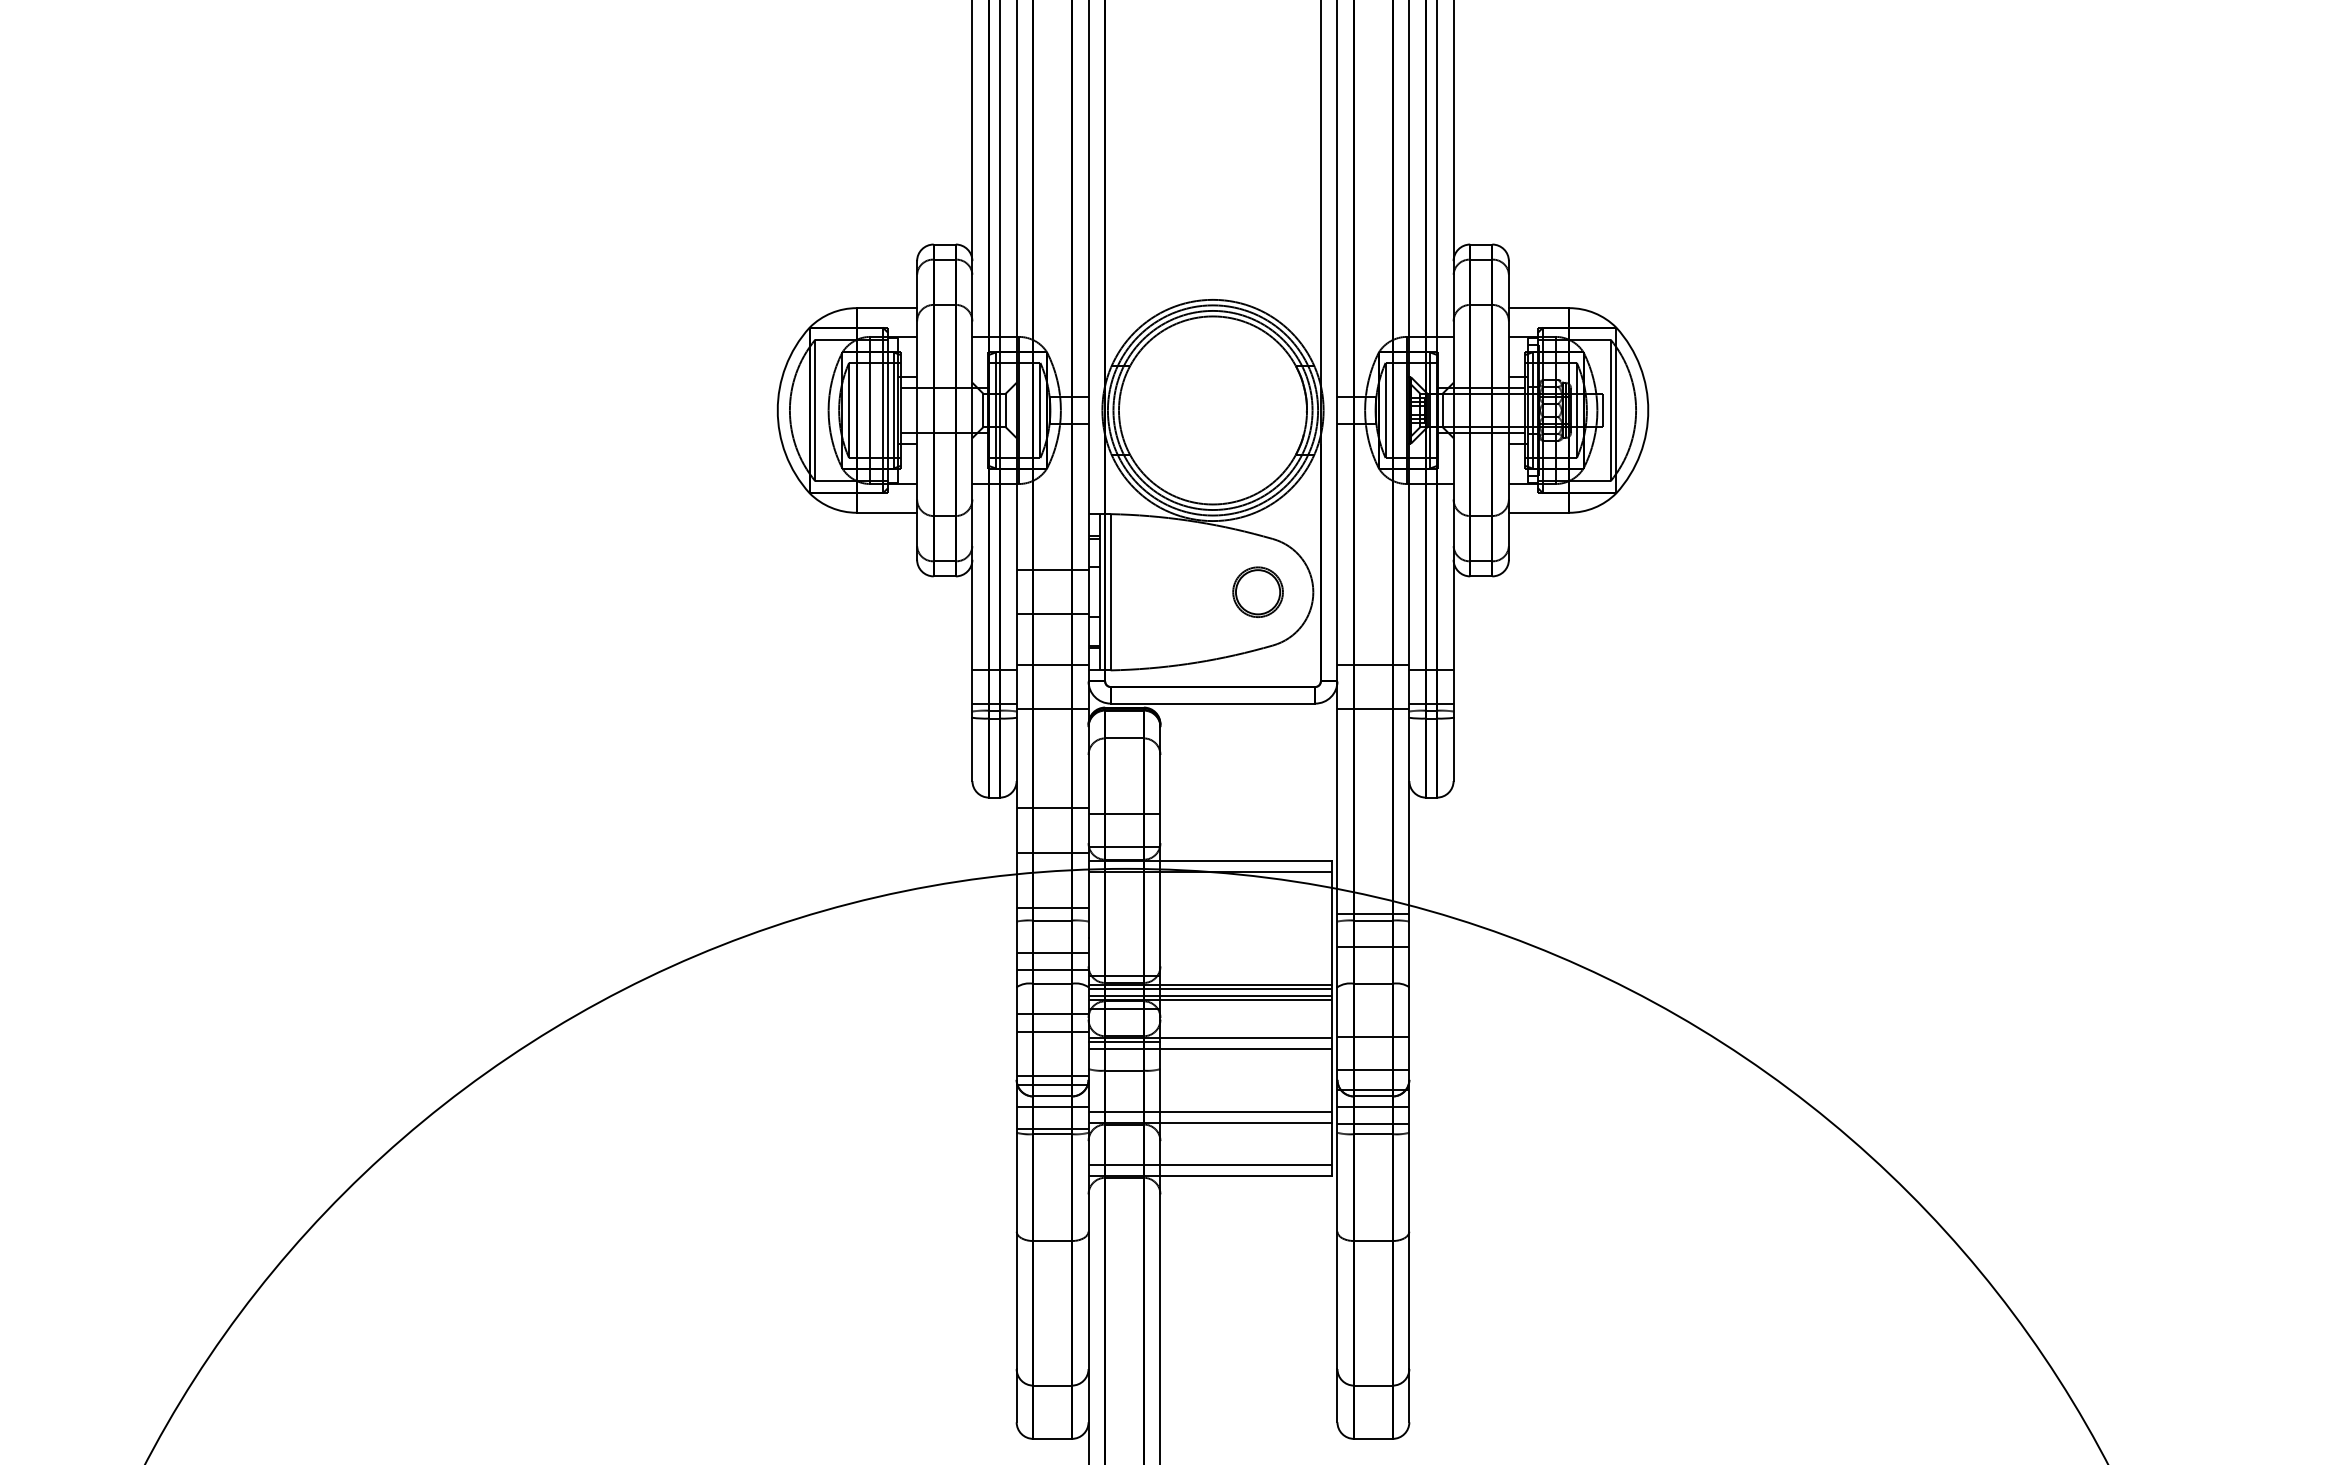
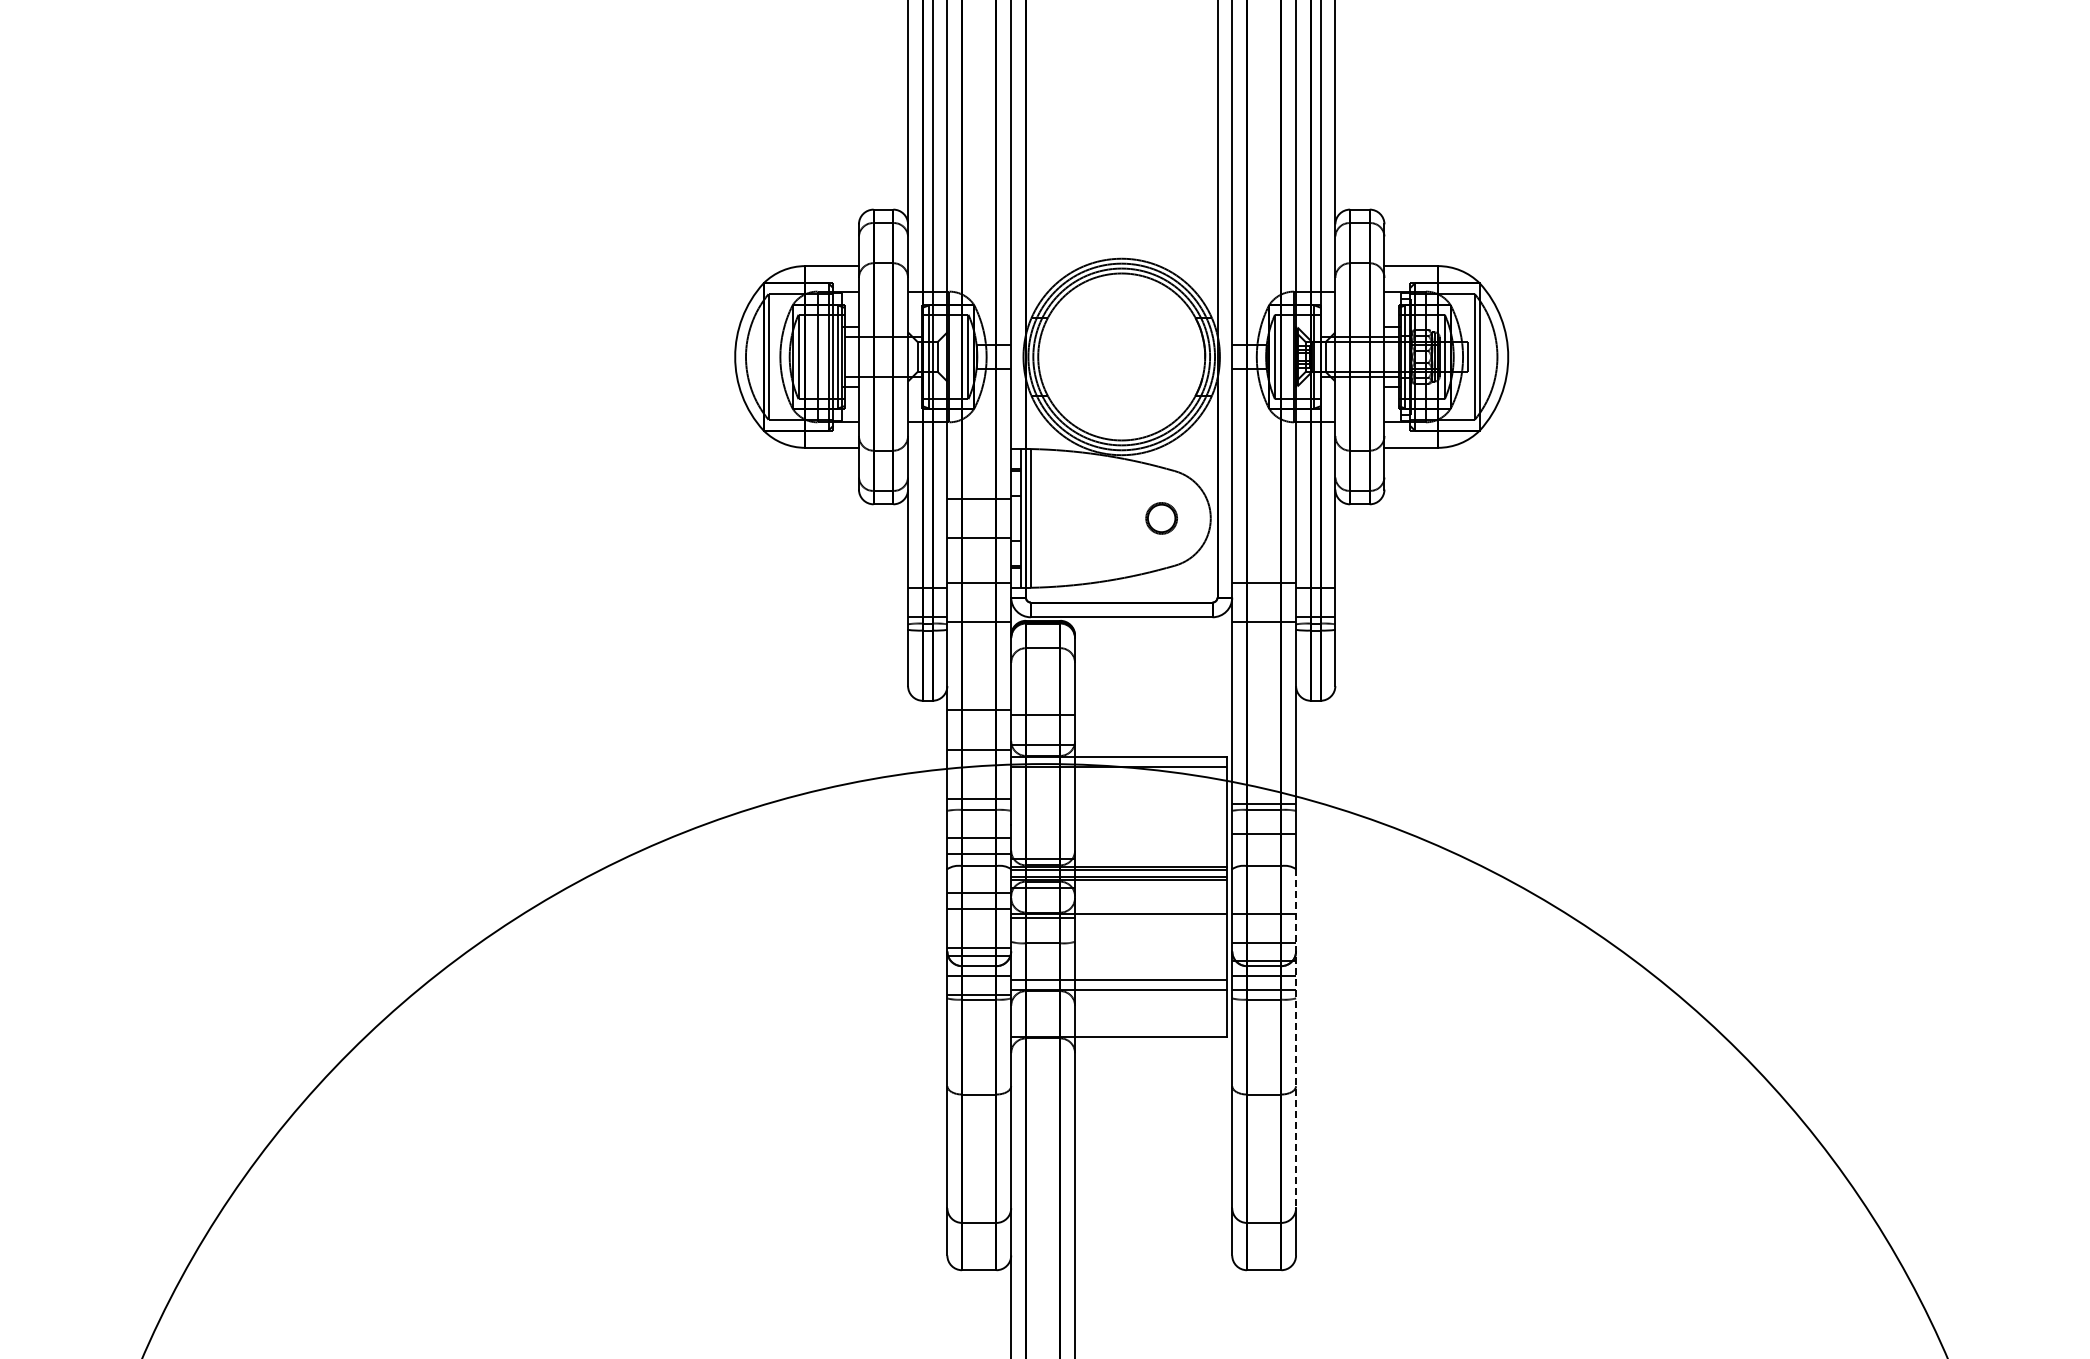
part: (1257, 592) -> (1161, 518), size x0.7
line: (1210, 1048) -> (1119, 923), removed
line: (1210, 1165) -> (1119, 1027), removed
line: (1409, 1179) -> (1296, 1039), solid -> dashed

